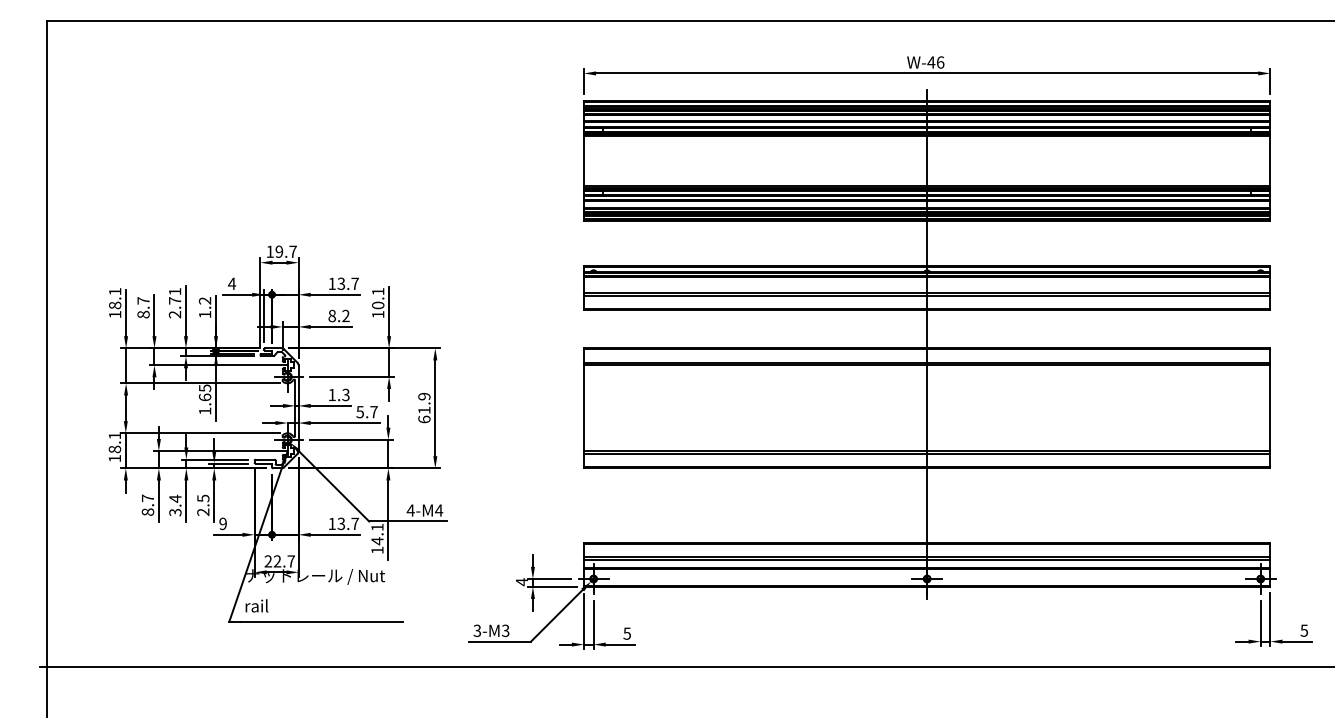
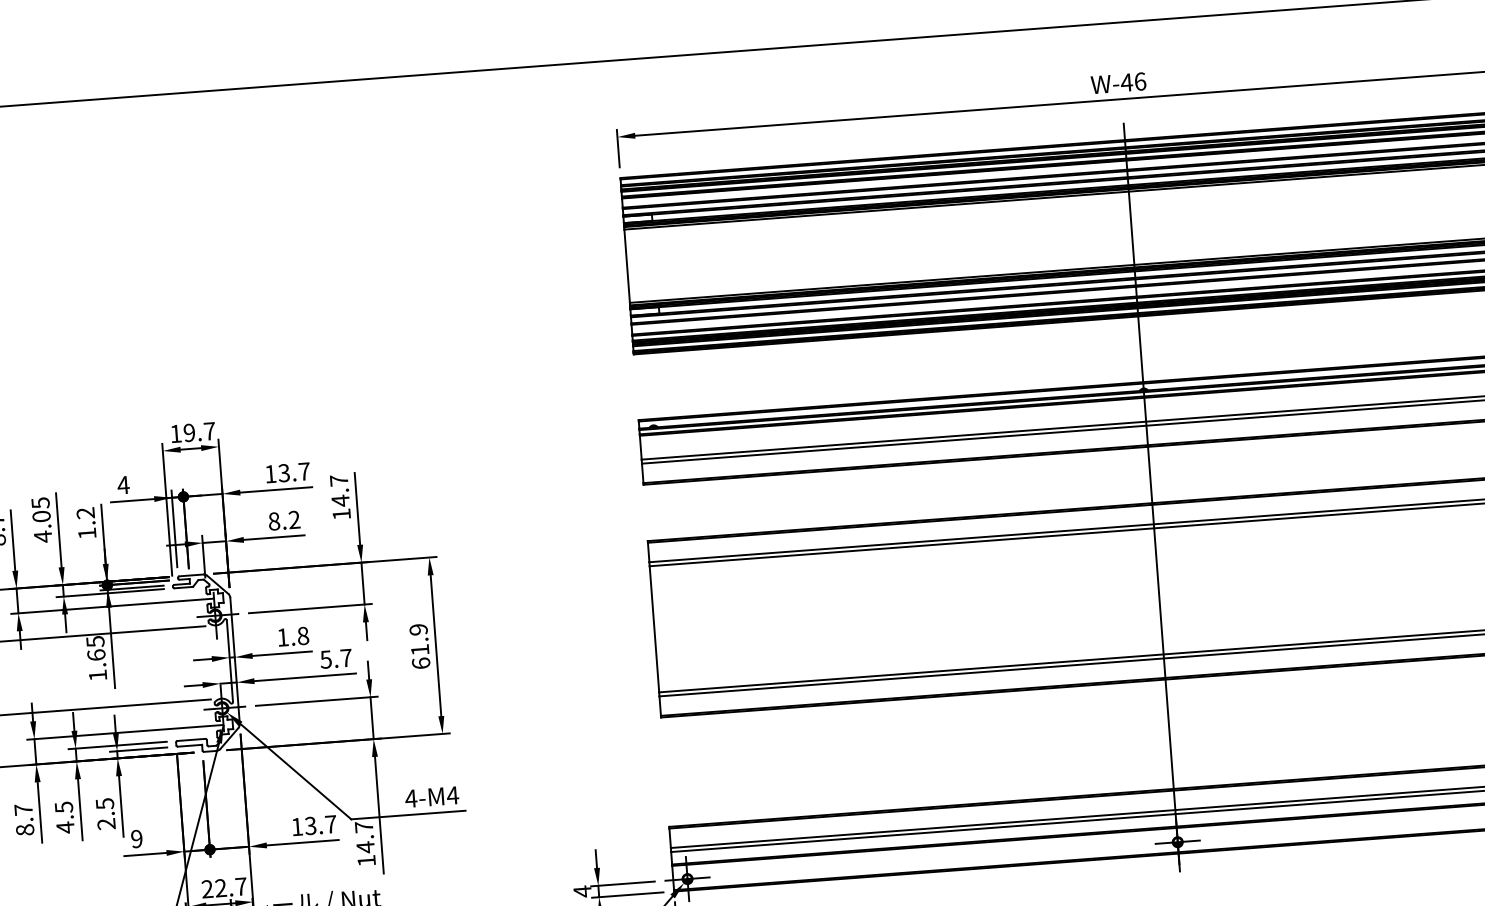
text: (378, 298) -> (340, 490), 10.1 -> 14.7
text: (174, 303) -> (41, 520), 2.71 -> 4.05
text: (345, 395) -> (302, 636), 1.3 -> 1.8
text: (175, 505) -> (64, 817), 3.4 -> 4.5
text: (377, 527) -> (364, 827), 14.1 -> 14.7

